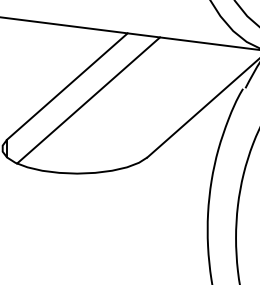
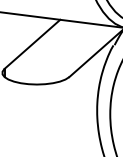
line: (89, 99) -> (42, 50), removed

